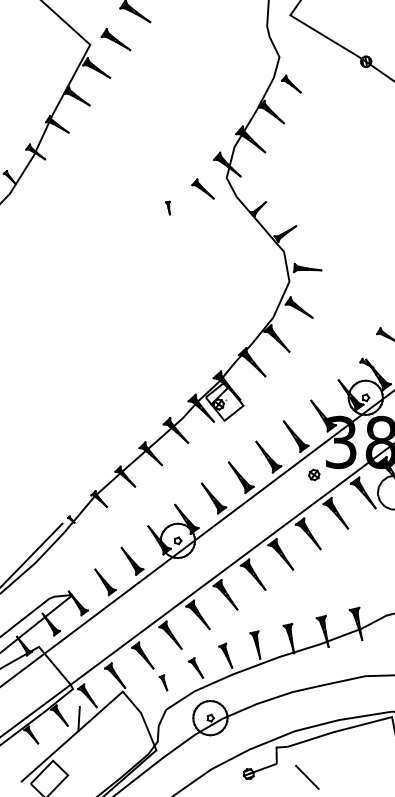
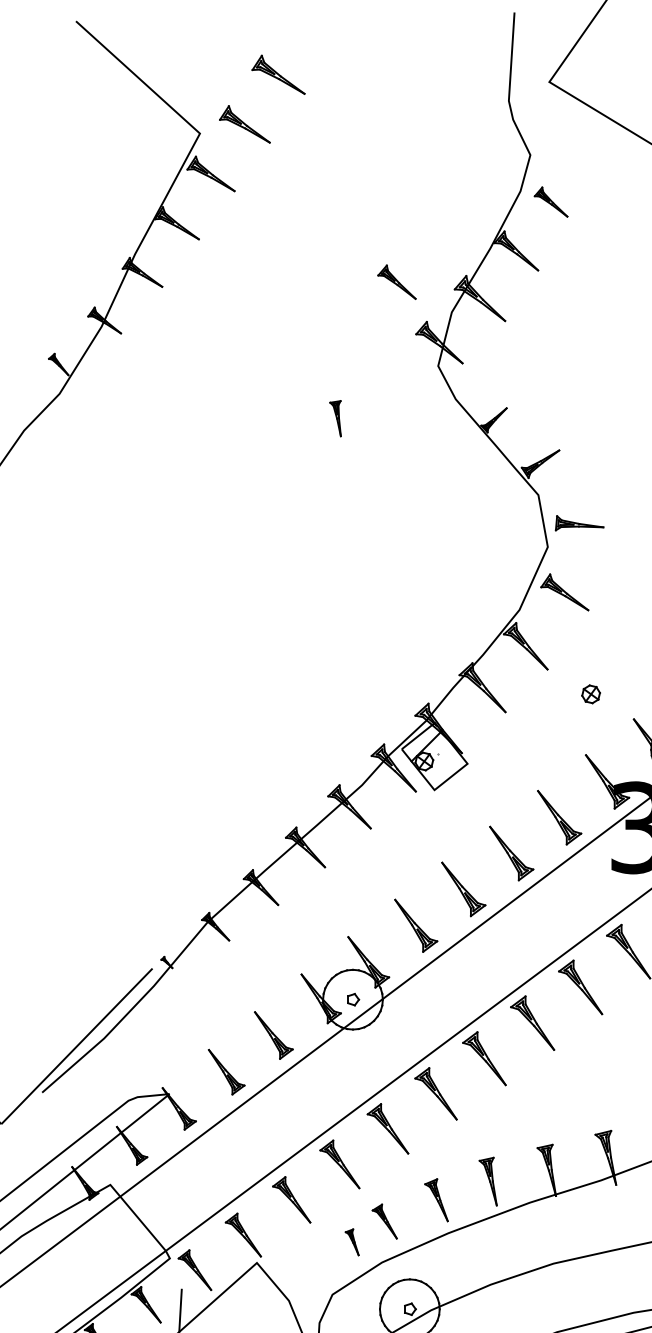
part: (202, 188) -> (395, 281), moved
part: (167, 207) -> (334, 417), size x1.6
part: (314, 474) -> (591, 693), moved
part: (163, 682) -> (352, 1241), moved

